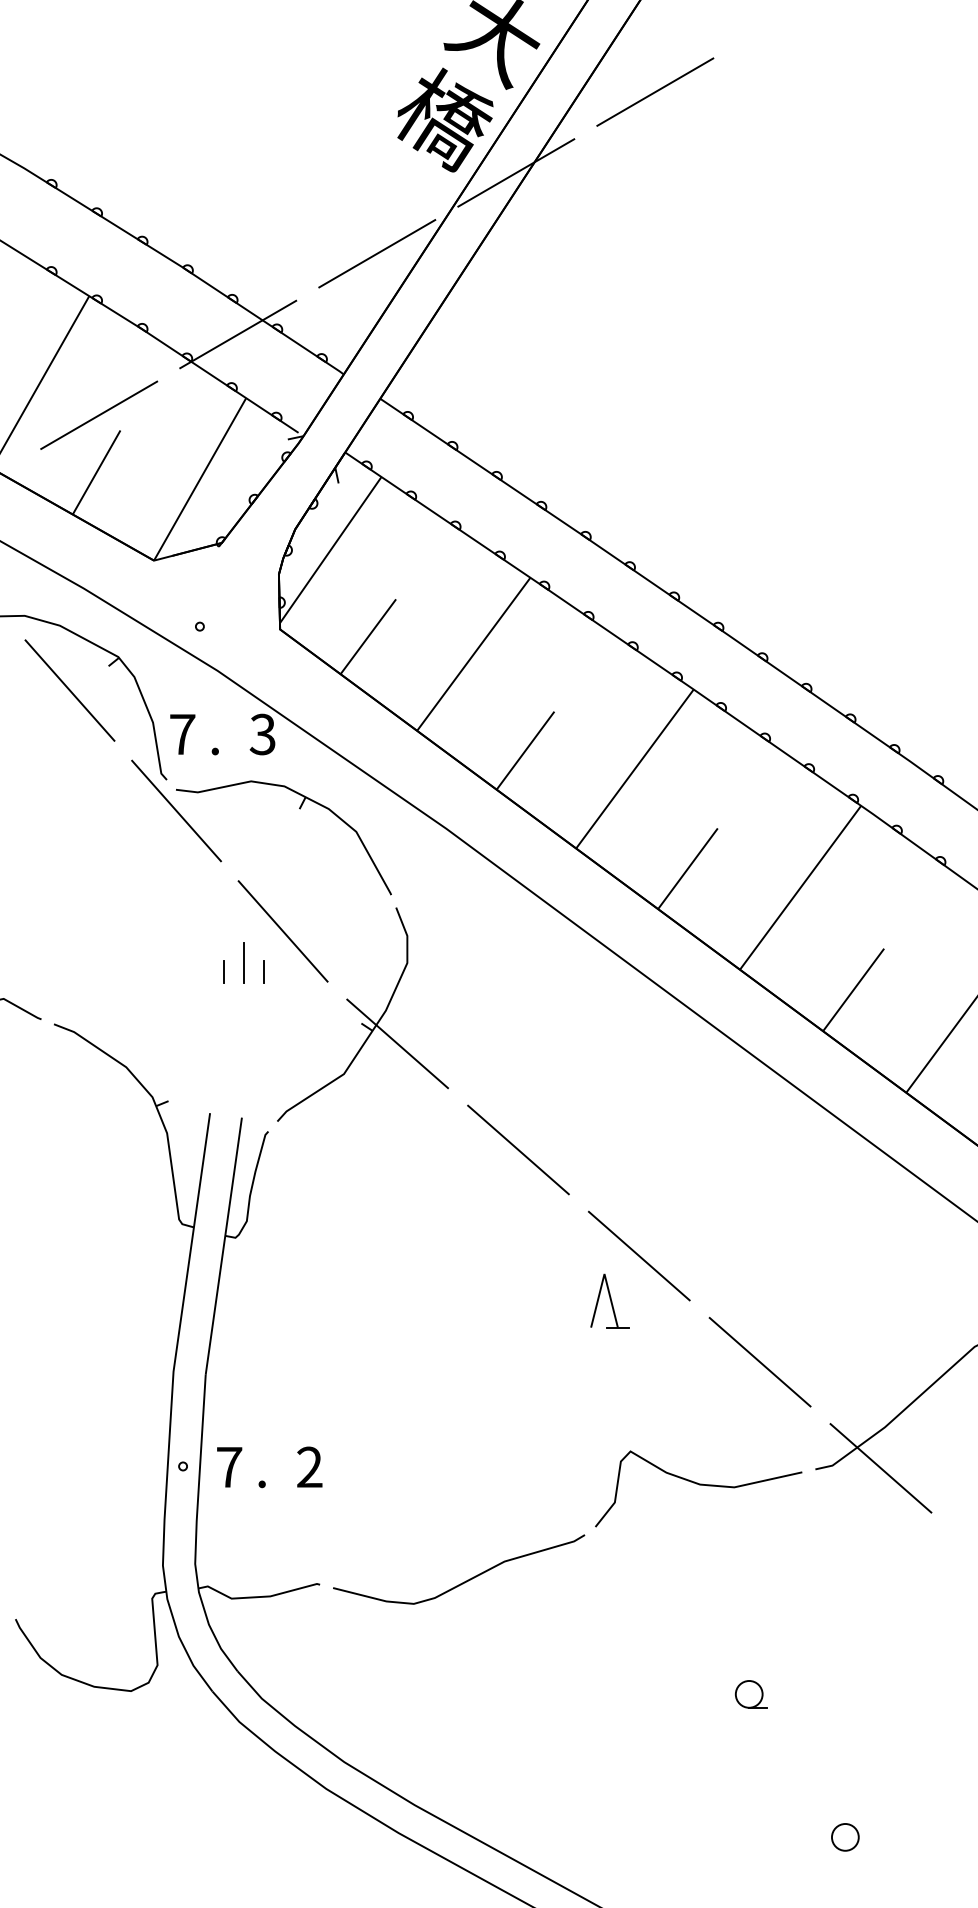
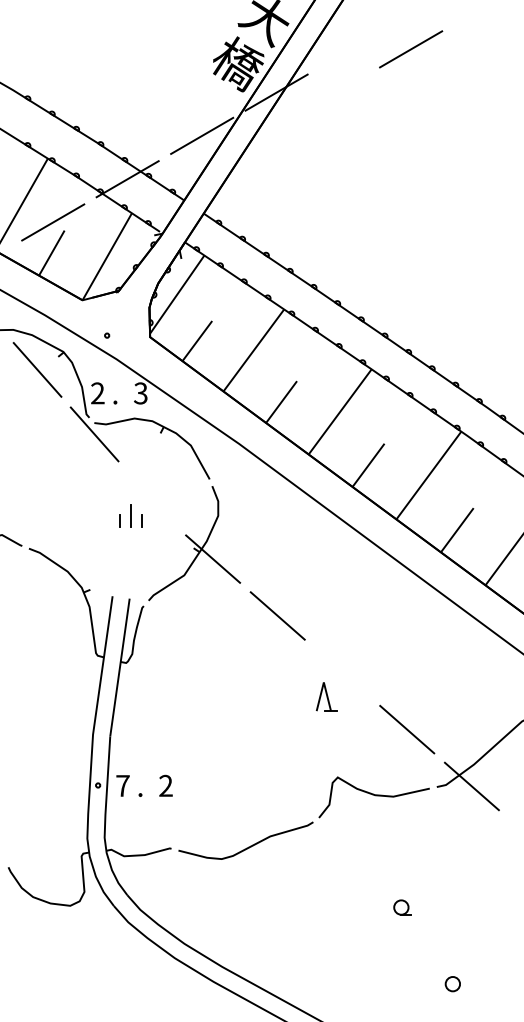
line: (656, 92) -> (411, 49), moved
text: (181, 734) -> (97, 393), 7 -> 2
line: (282, 930) -> (151, 498), removed
line: (639, 1255) -> (342, 672), removed

